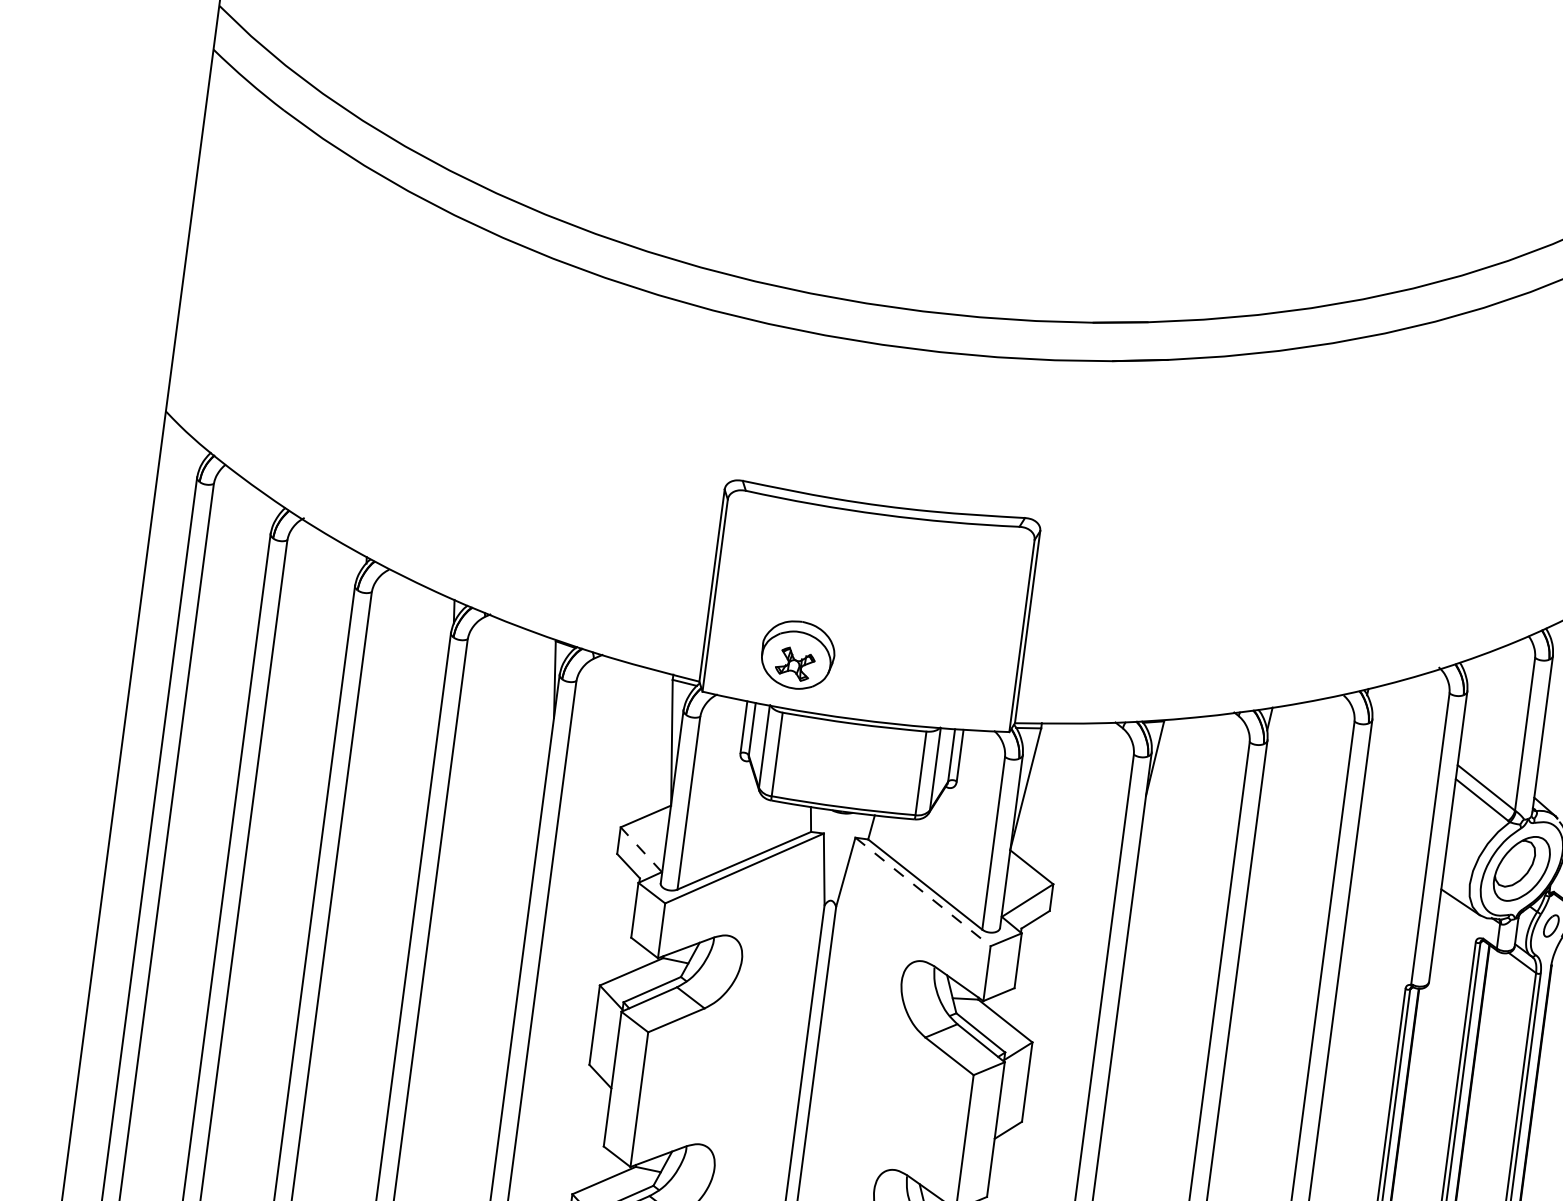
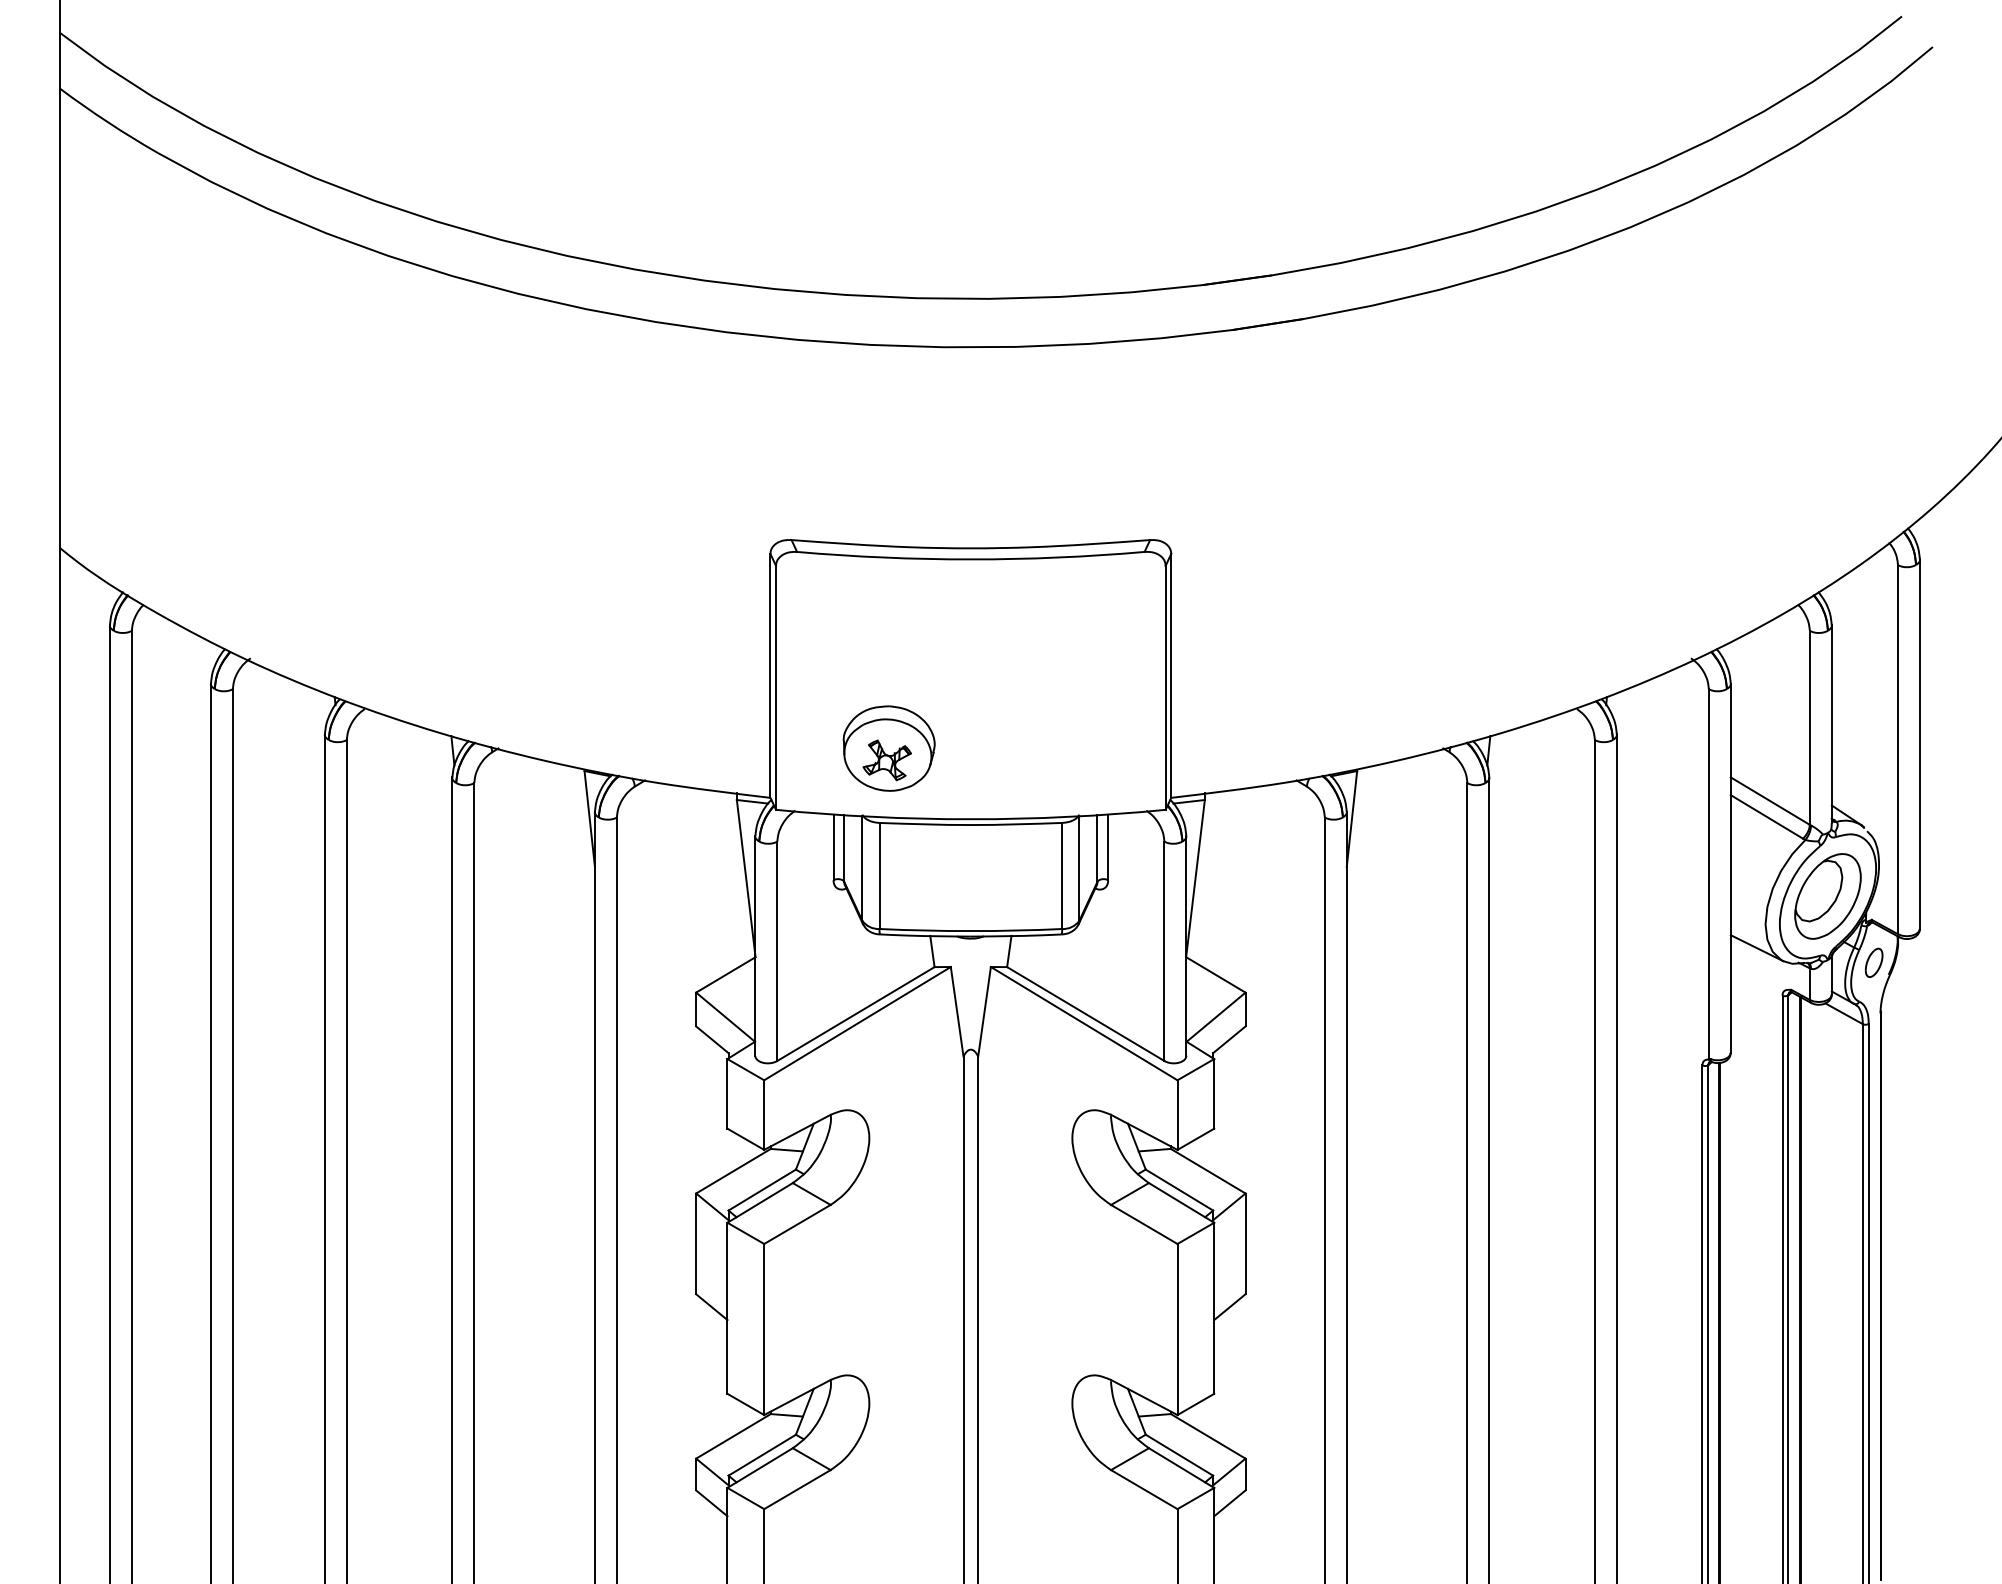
line: (641, 849) -> (725, 1016), dashed -> solid
line: (923, 891) -> (1084, 1023), dashed -> solid

